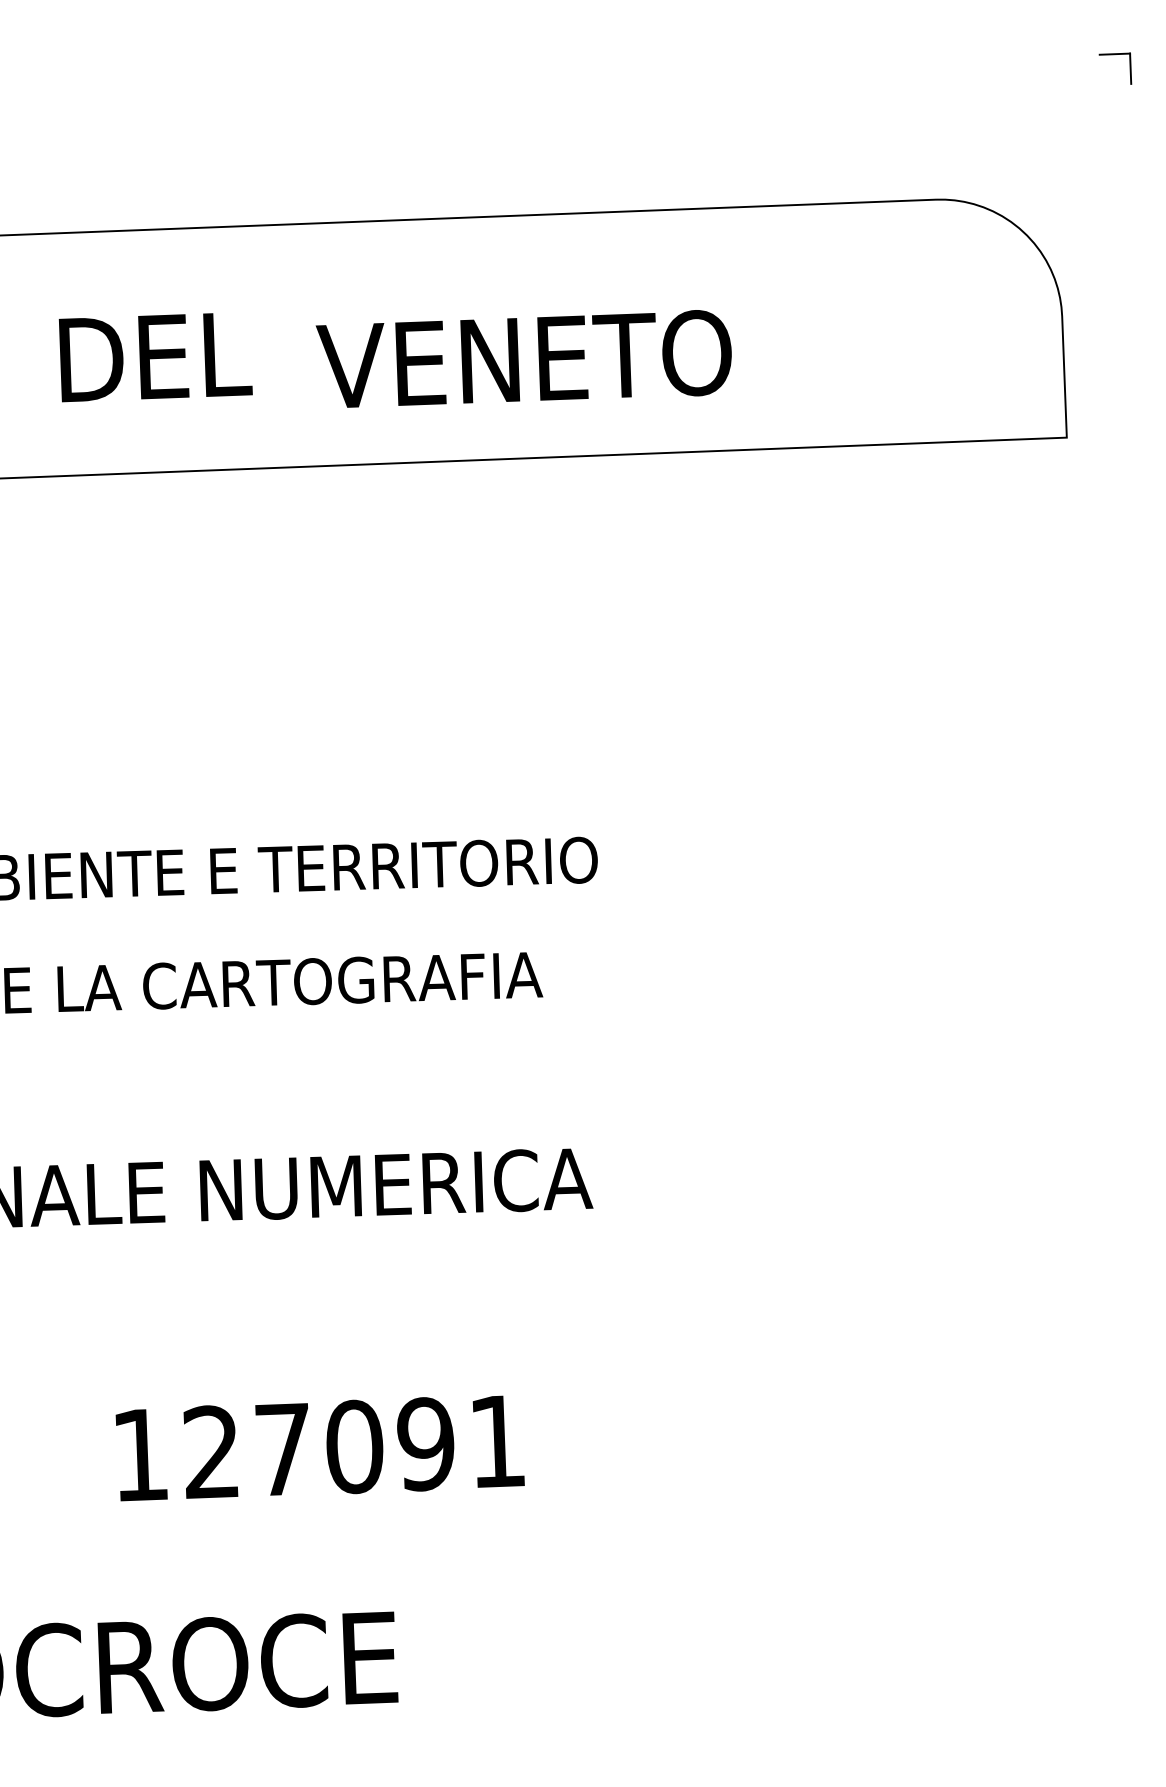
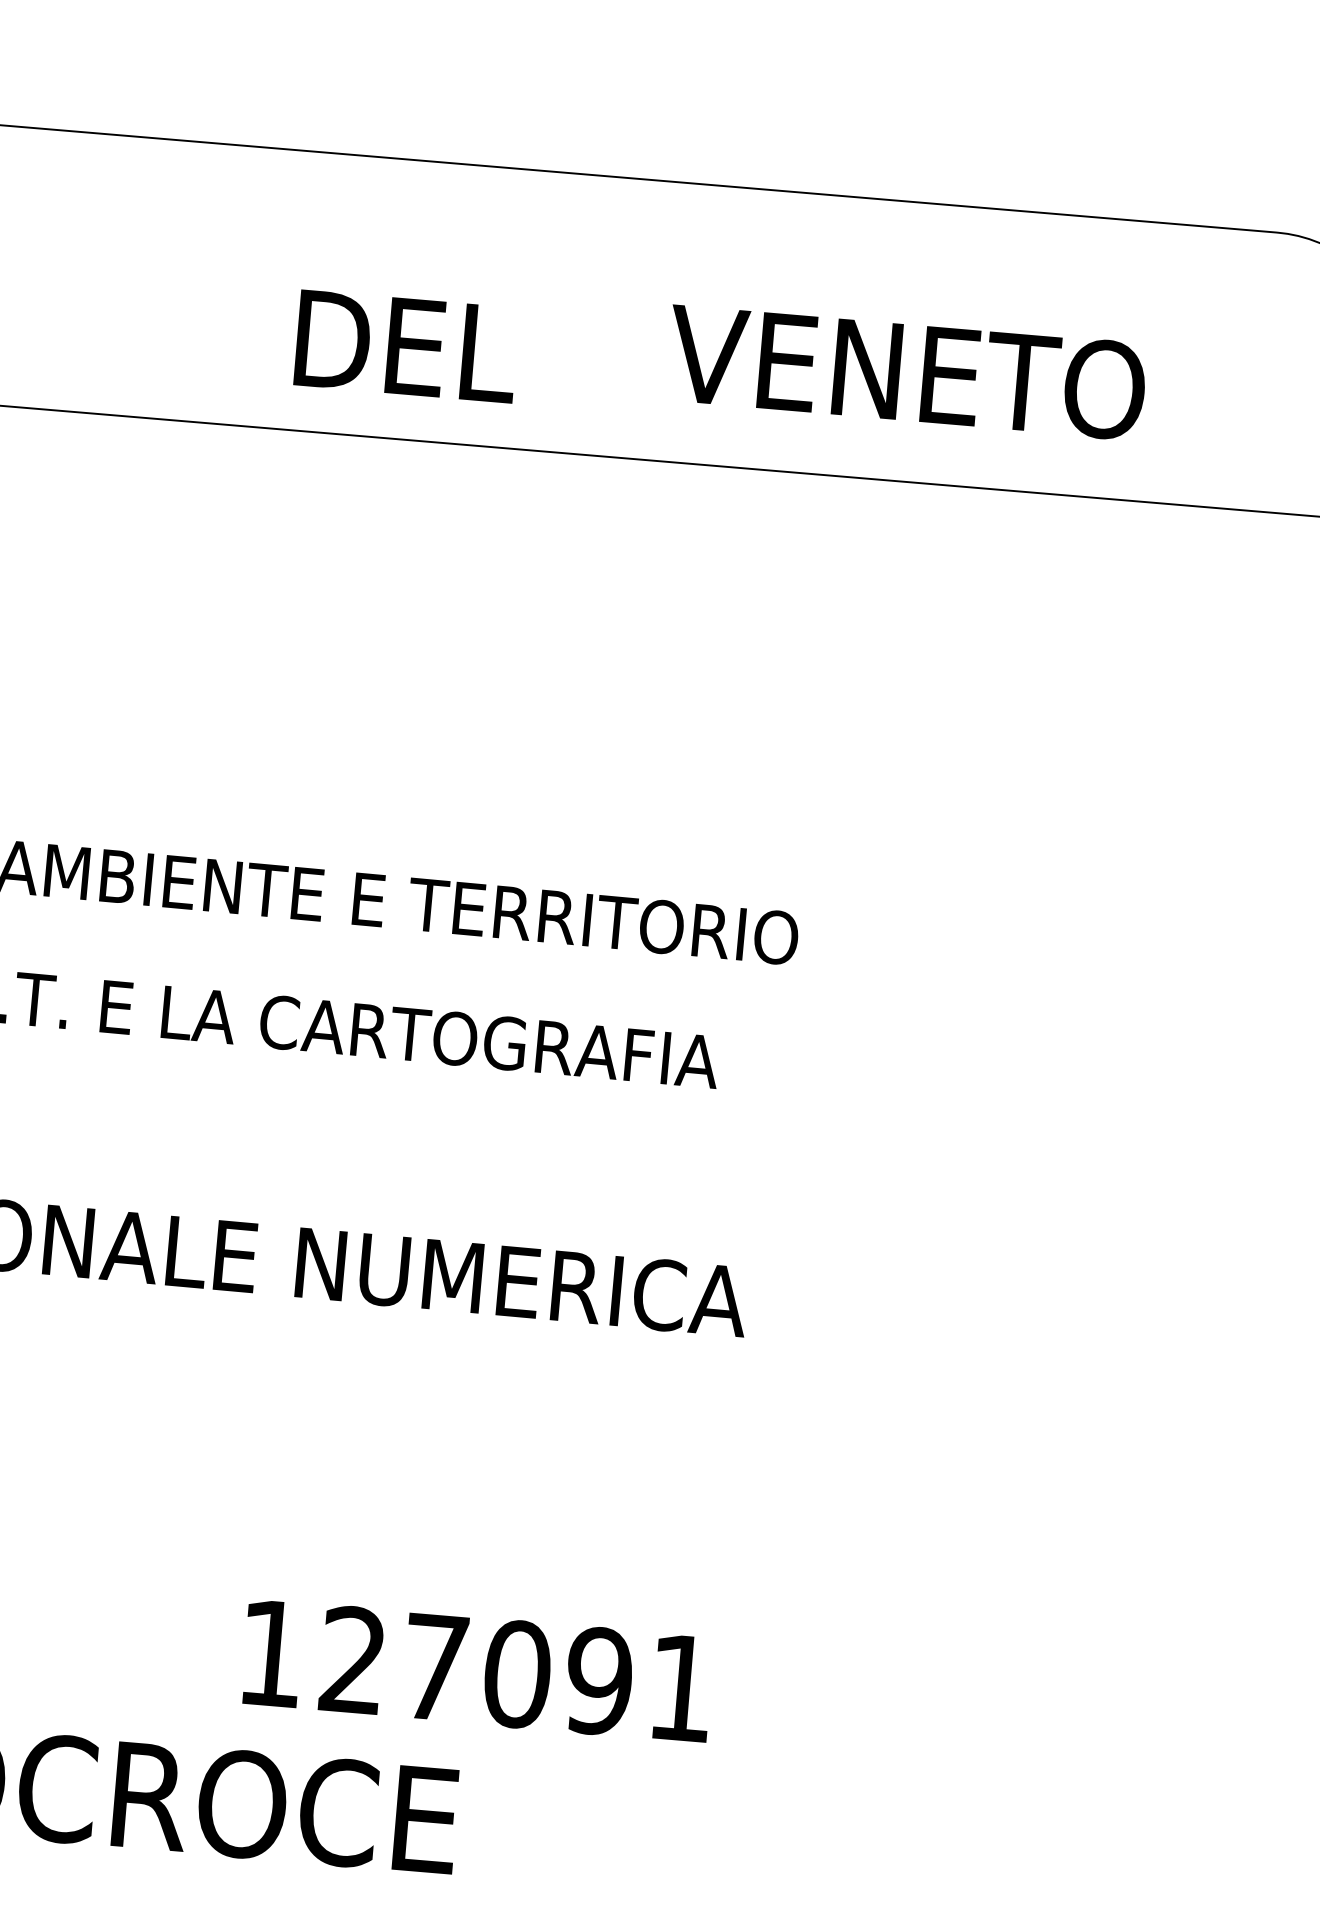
text: (155, 357) -> (406, 347), moved
text: (523, 358) -> (905, 371), moved
text: (319, 1448) -> (476, 1671), moved

